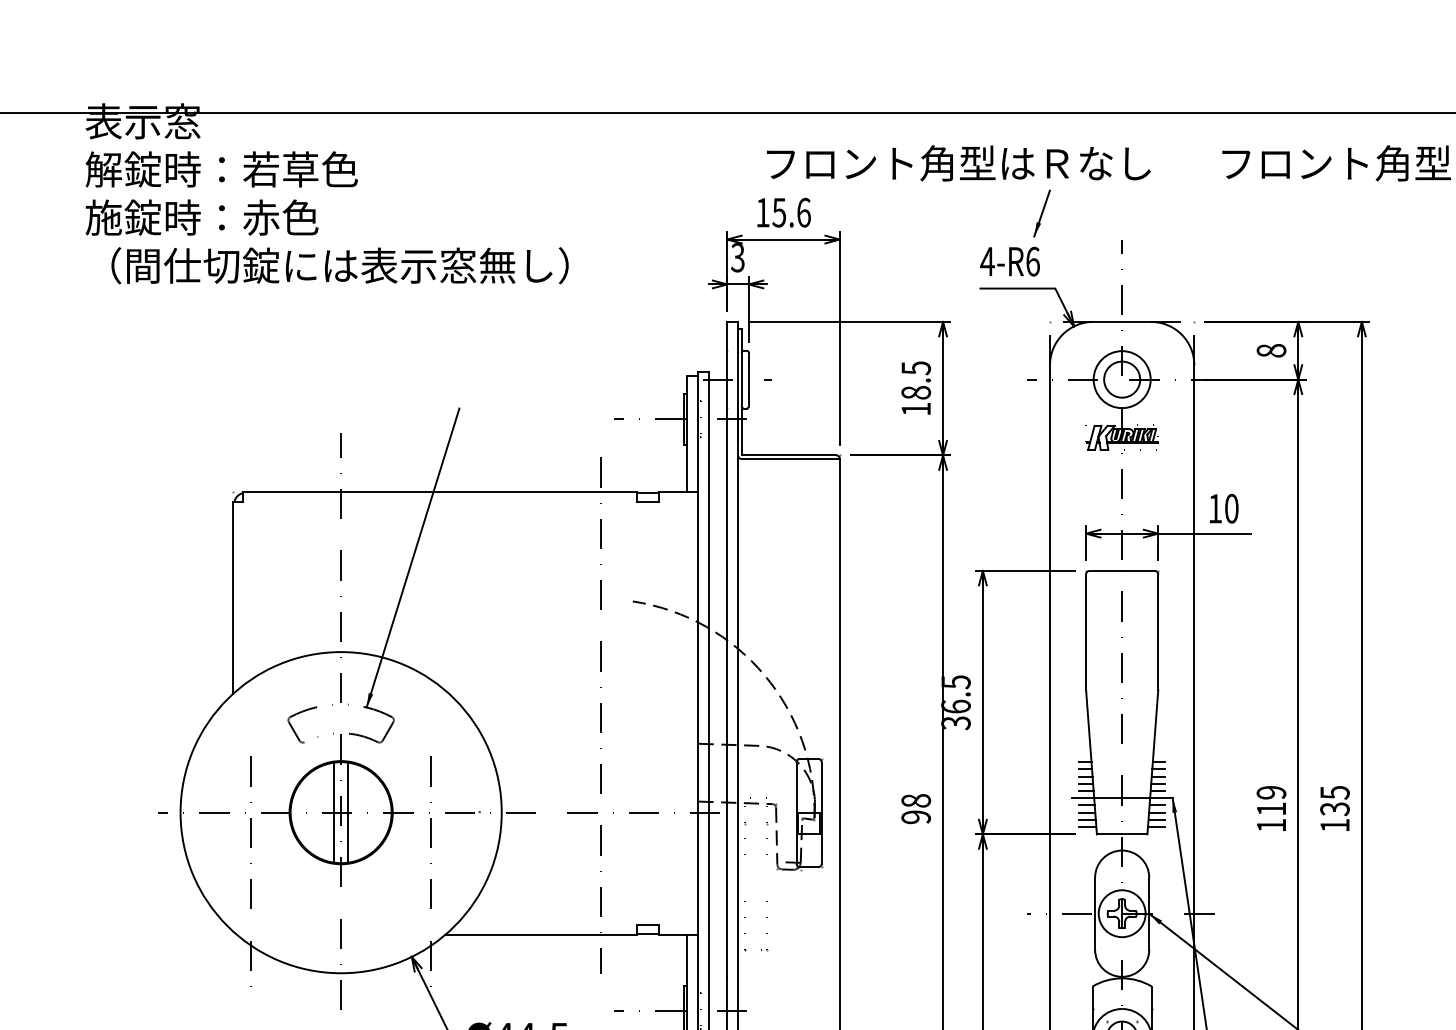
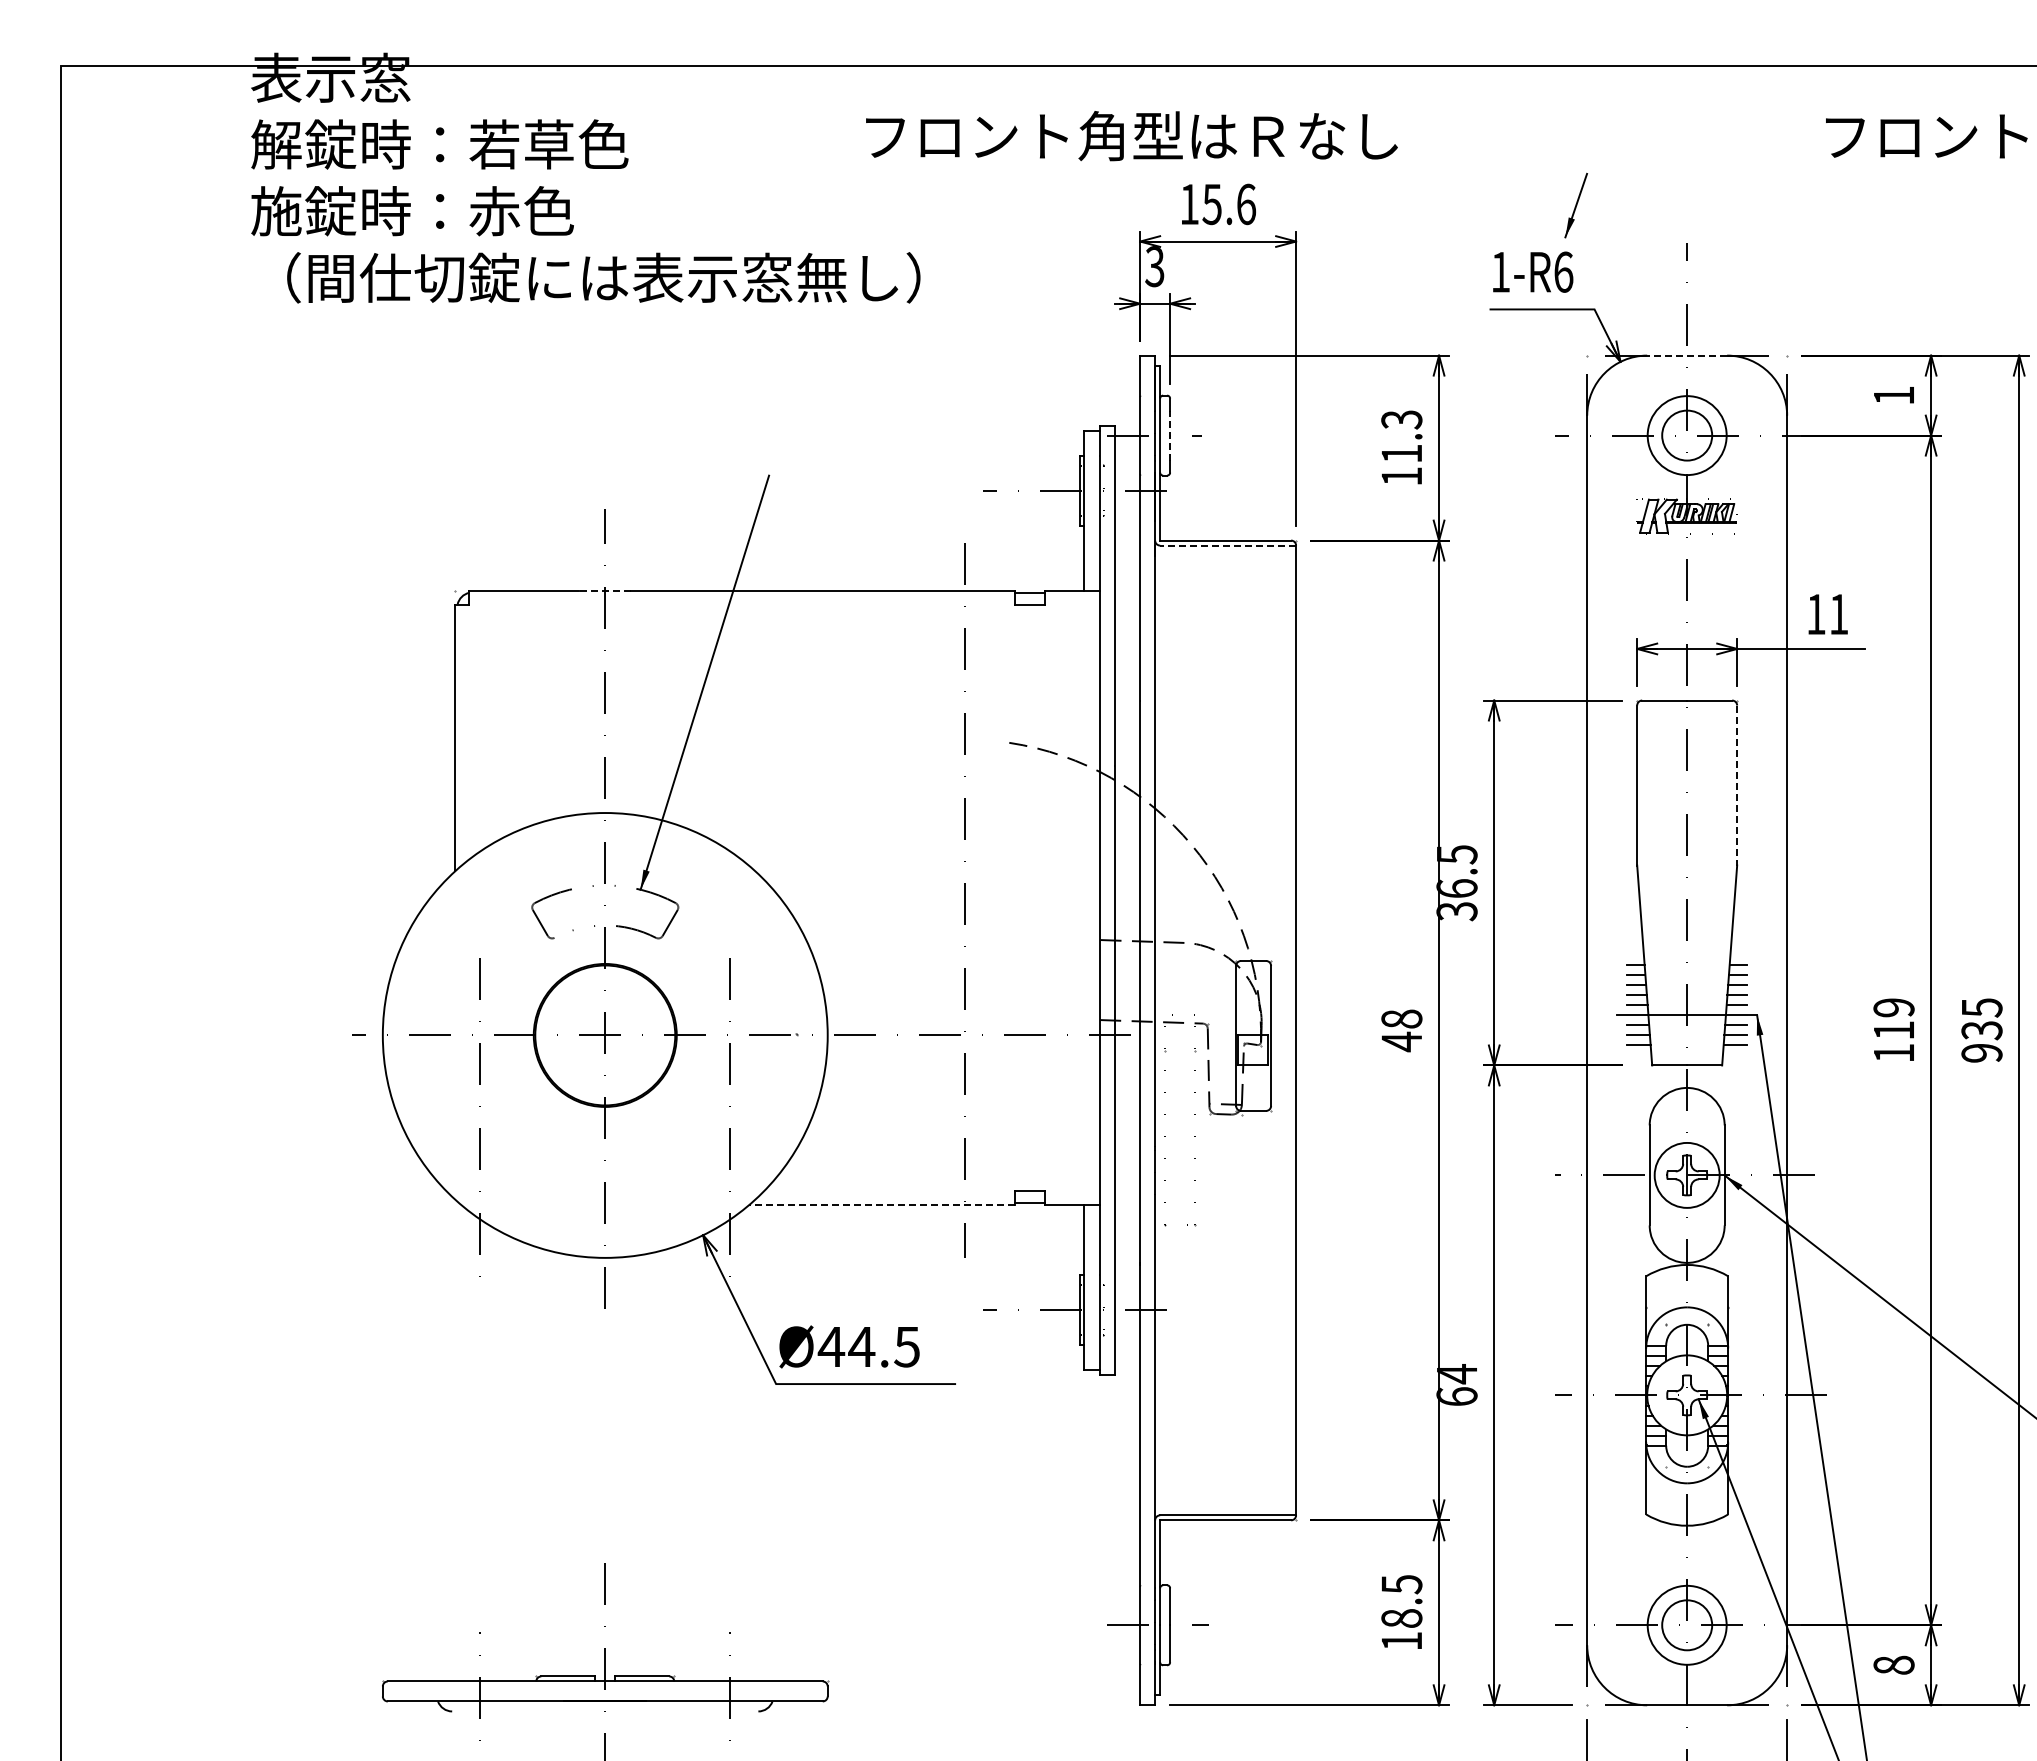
text: (958, 163) -> (1131, 136), moved
text: (987, 261) -> (1500, 272), 4-R6 -> 1-R6
line: (1122, 321) -> (1687, 355), solid -> dashed
text: (1271, 350) -> (1893, 395), 8 -> 1
line: (749, 379) -> (1170, 435), solid -> dashed
text: (915, 380) -> (1401, 436), 18.5 -> 11.3
line: (791, 458) -> (1228, 545), solid -> dashed
line: (341, 491) -> (605, 590), solid -> dashed
text: (1231, 508) -> (1838, 614), 10 -> 11
line: (1158, 632) -> (1737, 785), solid -> dashed
line: (334, 812) -> (595, 1035), removed
line: (348, 812) -> (615, 1035), removed
text: (915, 817) -> (1401, 1041), 98 -> 48
text: (1334, 825) -> (1981, 1053), 135 -> 935
line: (1087, 827) -> (1639, 1055), removed
line: (1156, 827) -> (1734, 1055), removed
line: (540, 935) -> (881, 1205), solid -> dashed

